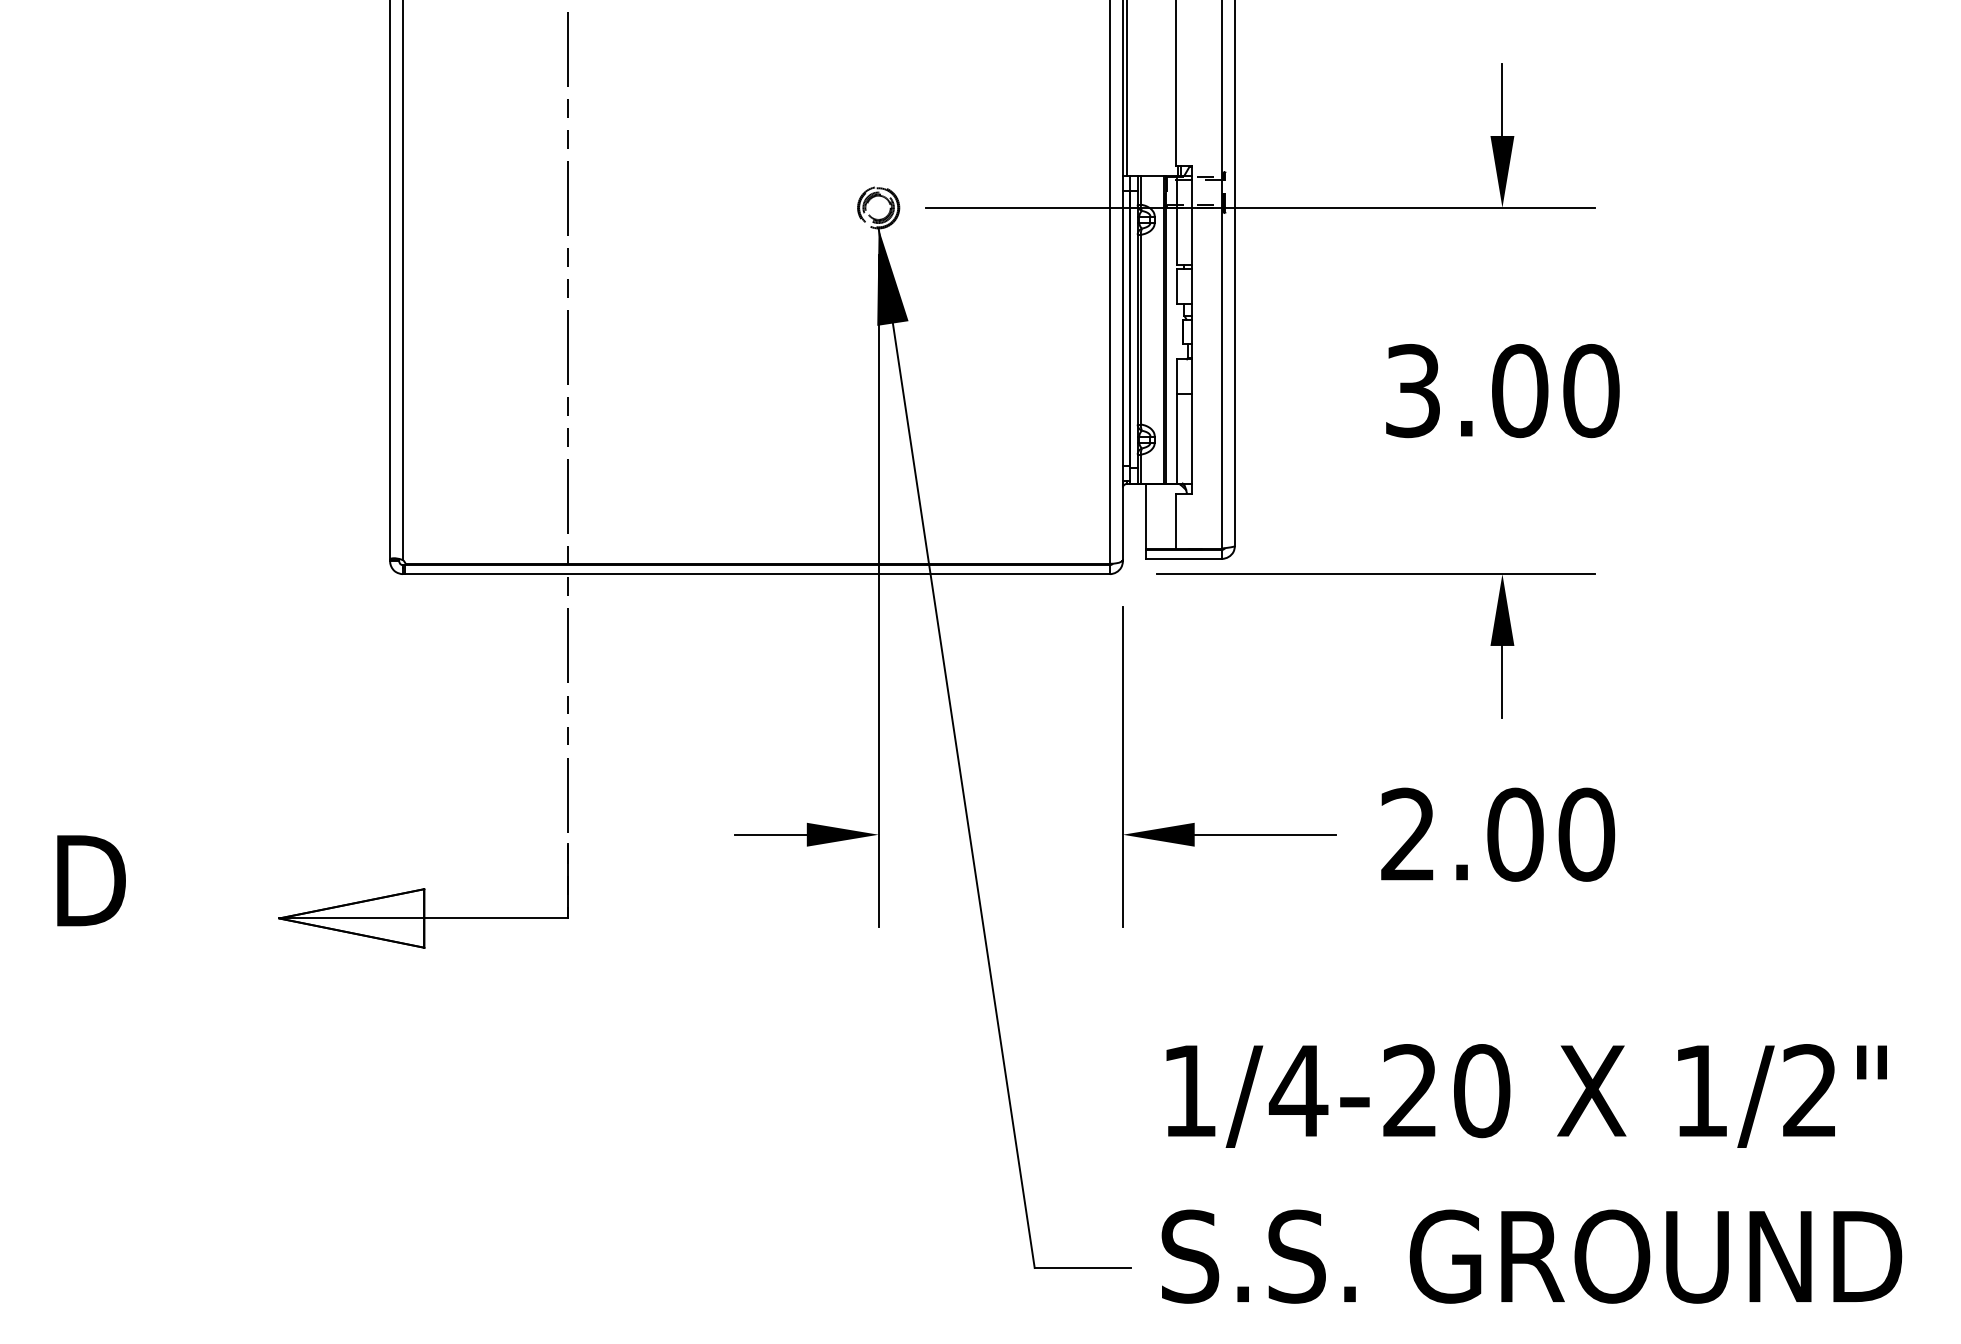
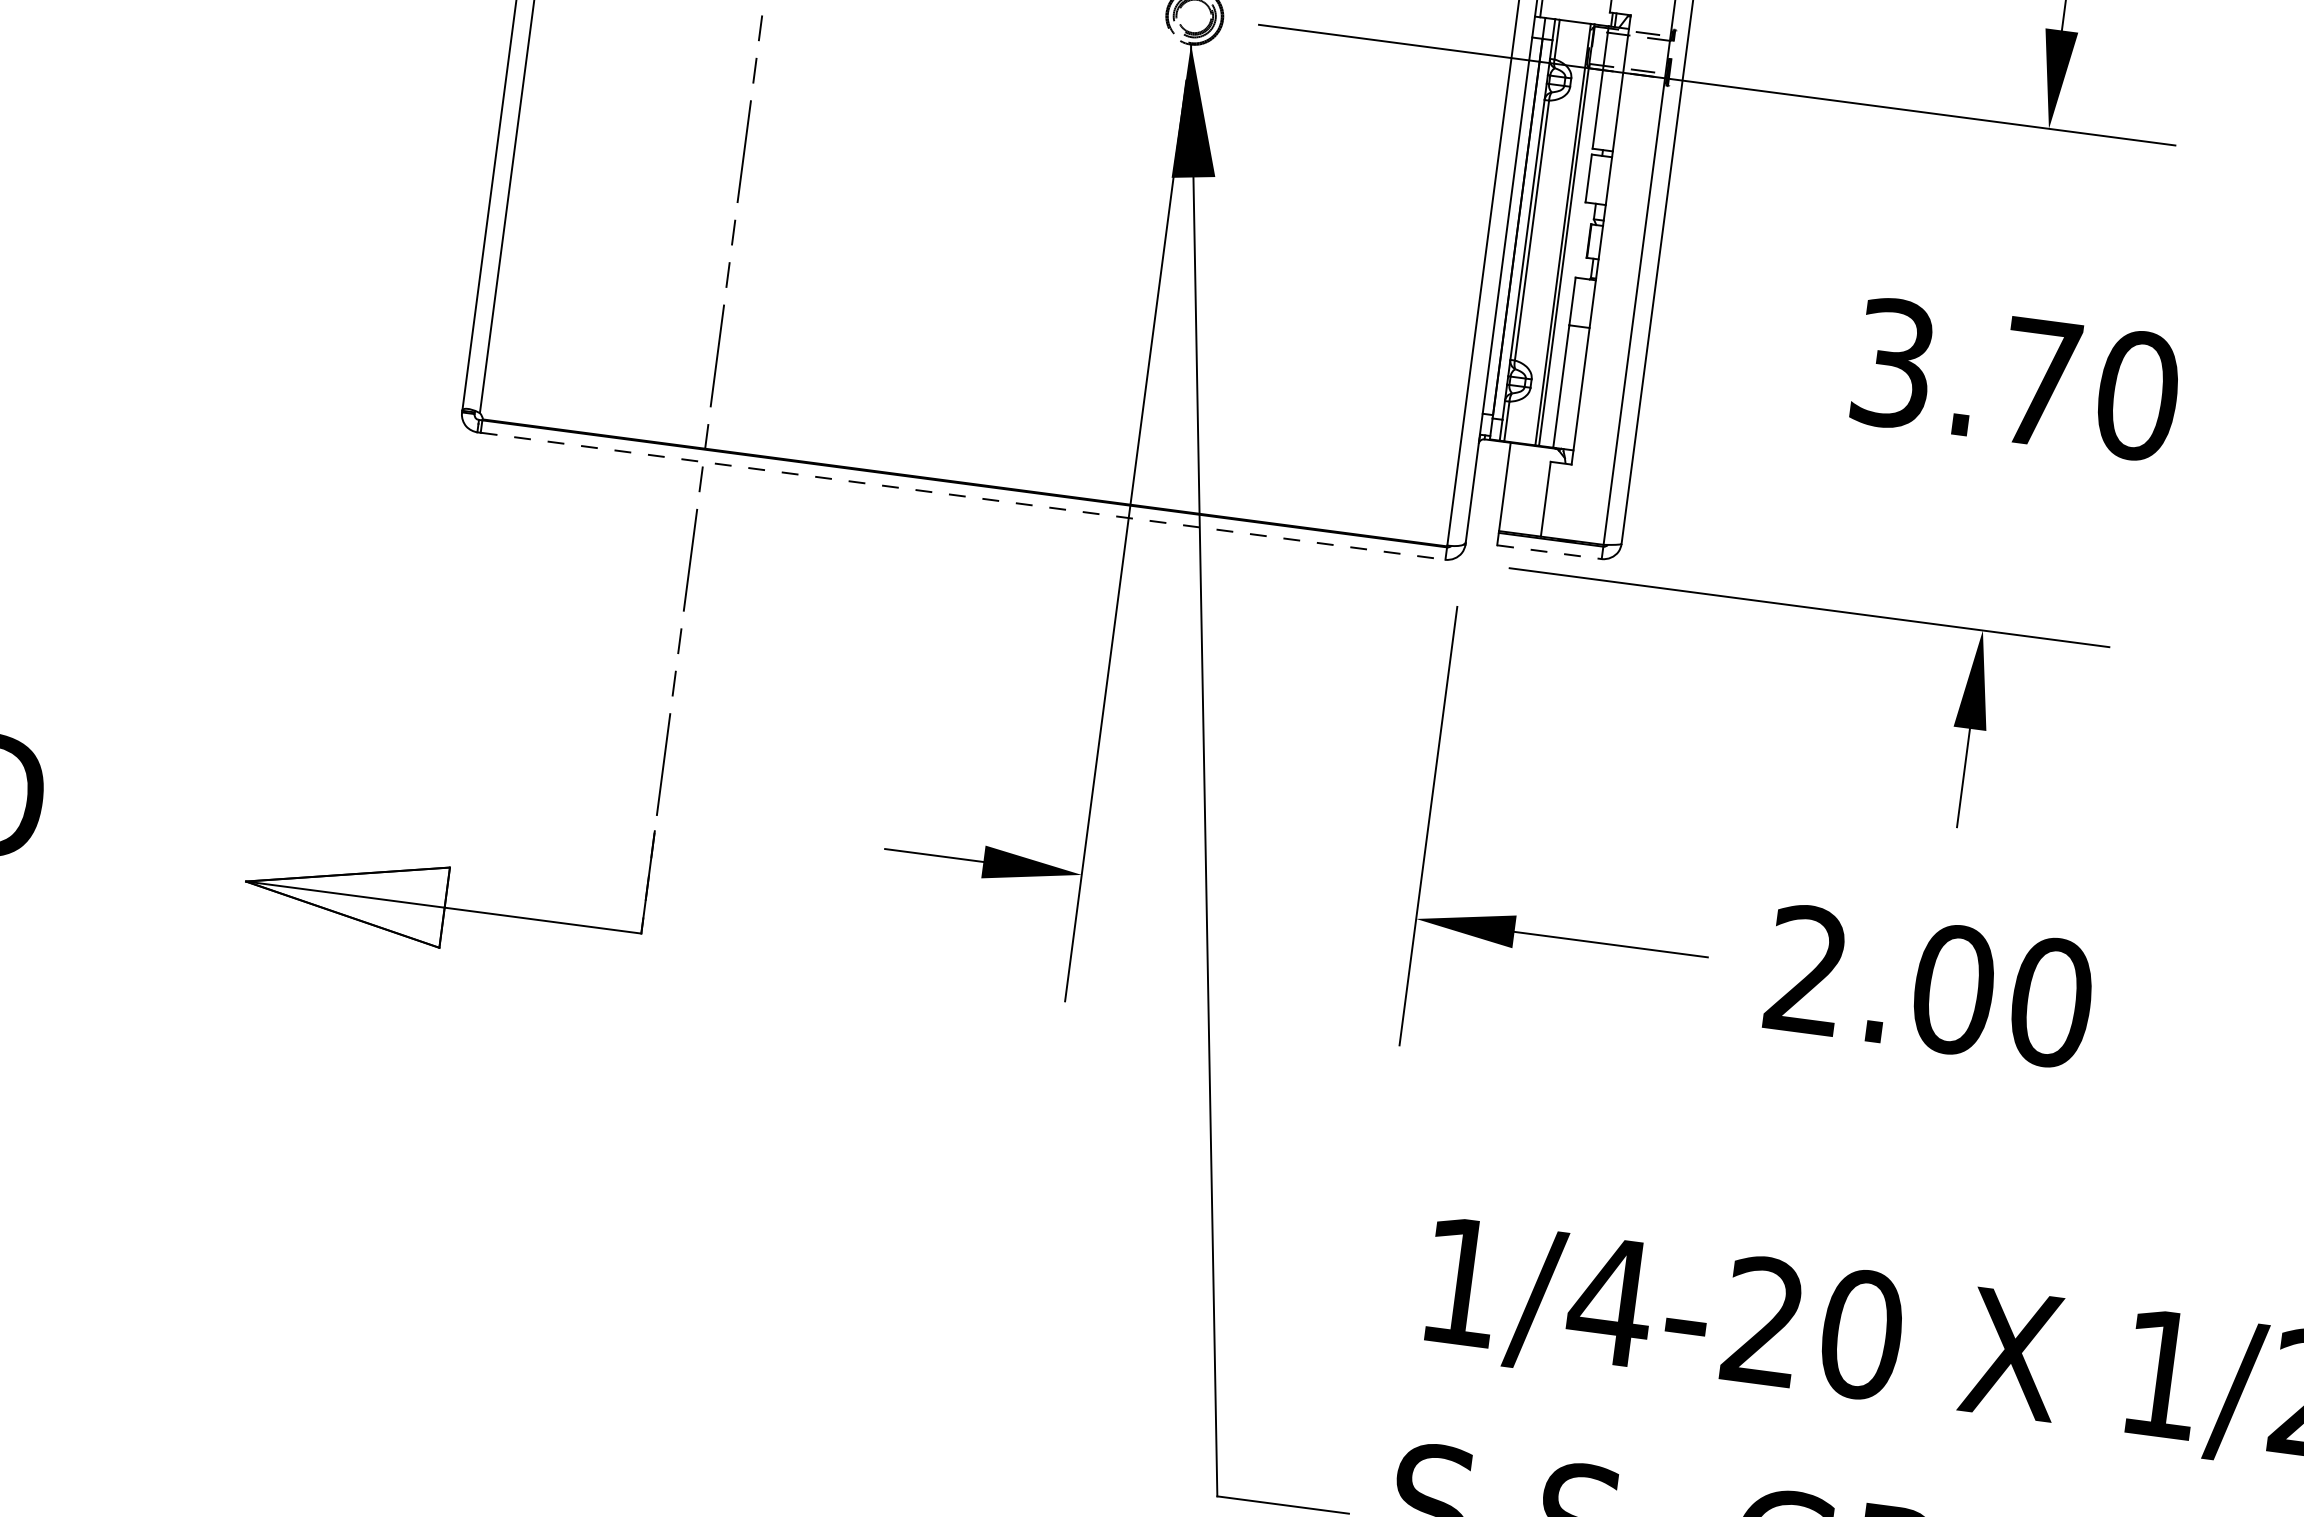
text: (1520, 391) -> (2040, 383), 3.00 -> 3.70
line: (1184, 558) -> (1550, 551), solid -> dashed
line: (758, 574) -> (964, 496), solid -> dashed

